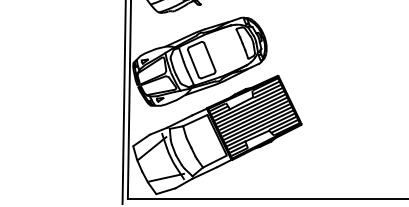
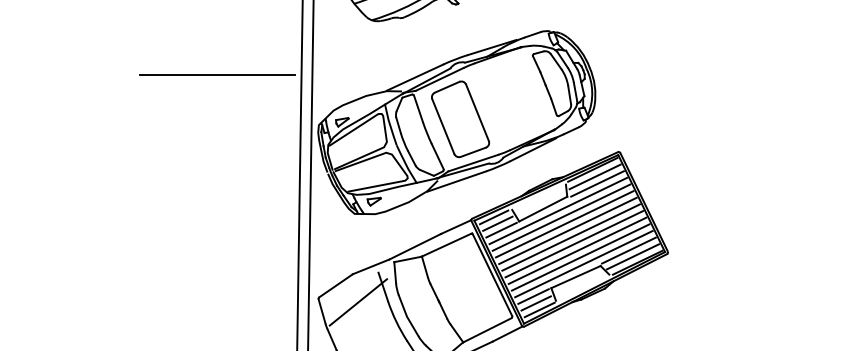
line: (84, 38) -> (217, 74), added

